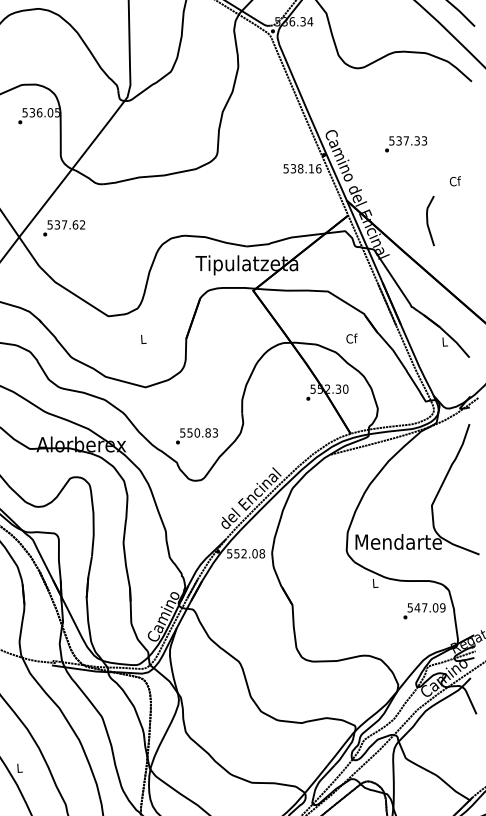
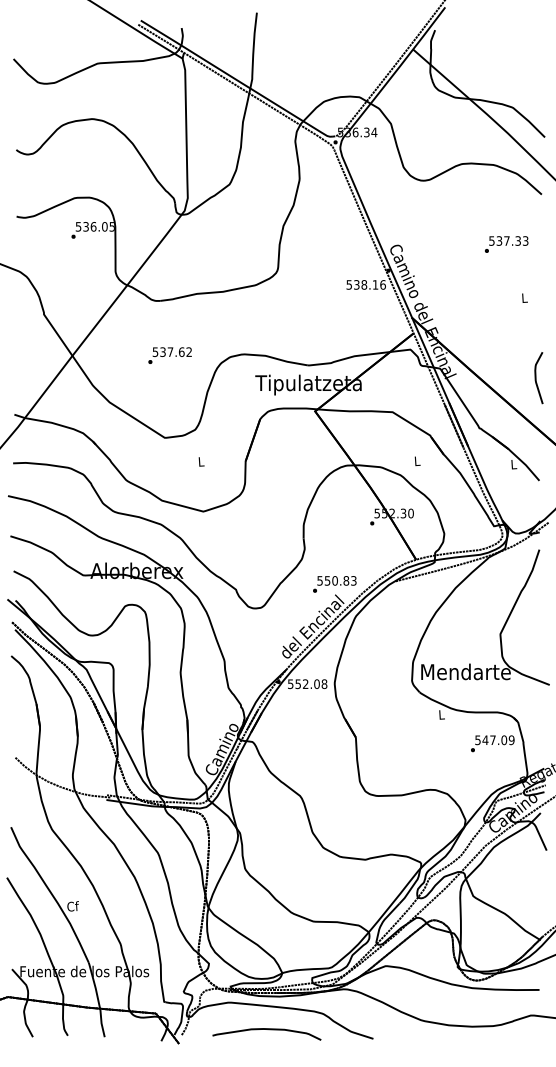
text: (405, 144) -> (506, 244), moved
text: (455, 180) -> (524, 297), Cf -> L
curve: (428, 221) -> (536, 378), moved
text: (63, 228) -> (169, 355), moved
text: (351, 338) -> (417, 460), Cf -> L
text: (196, 436) -> (334, 584), moved
text: (19, 768) -> (72, 906), L -> Cf

